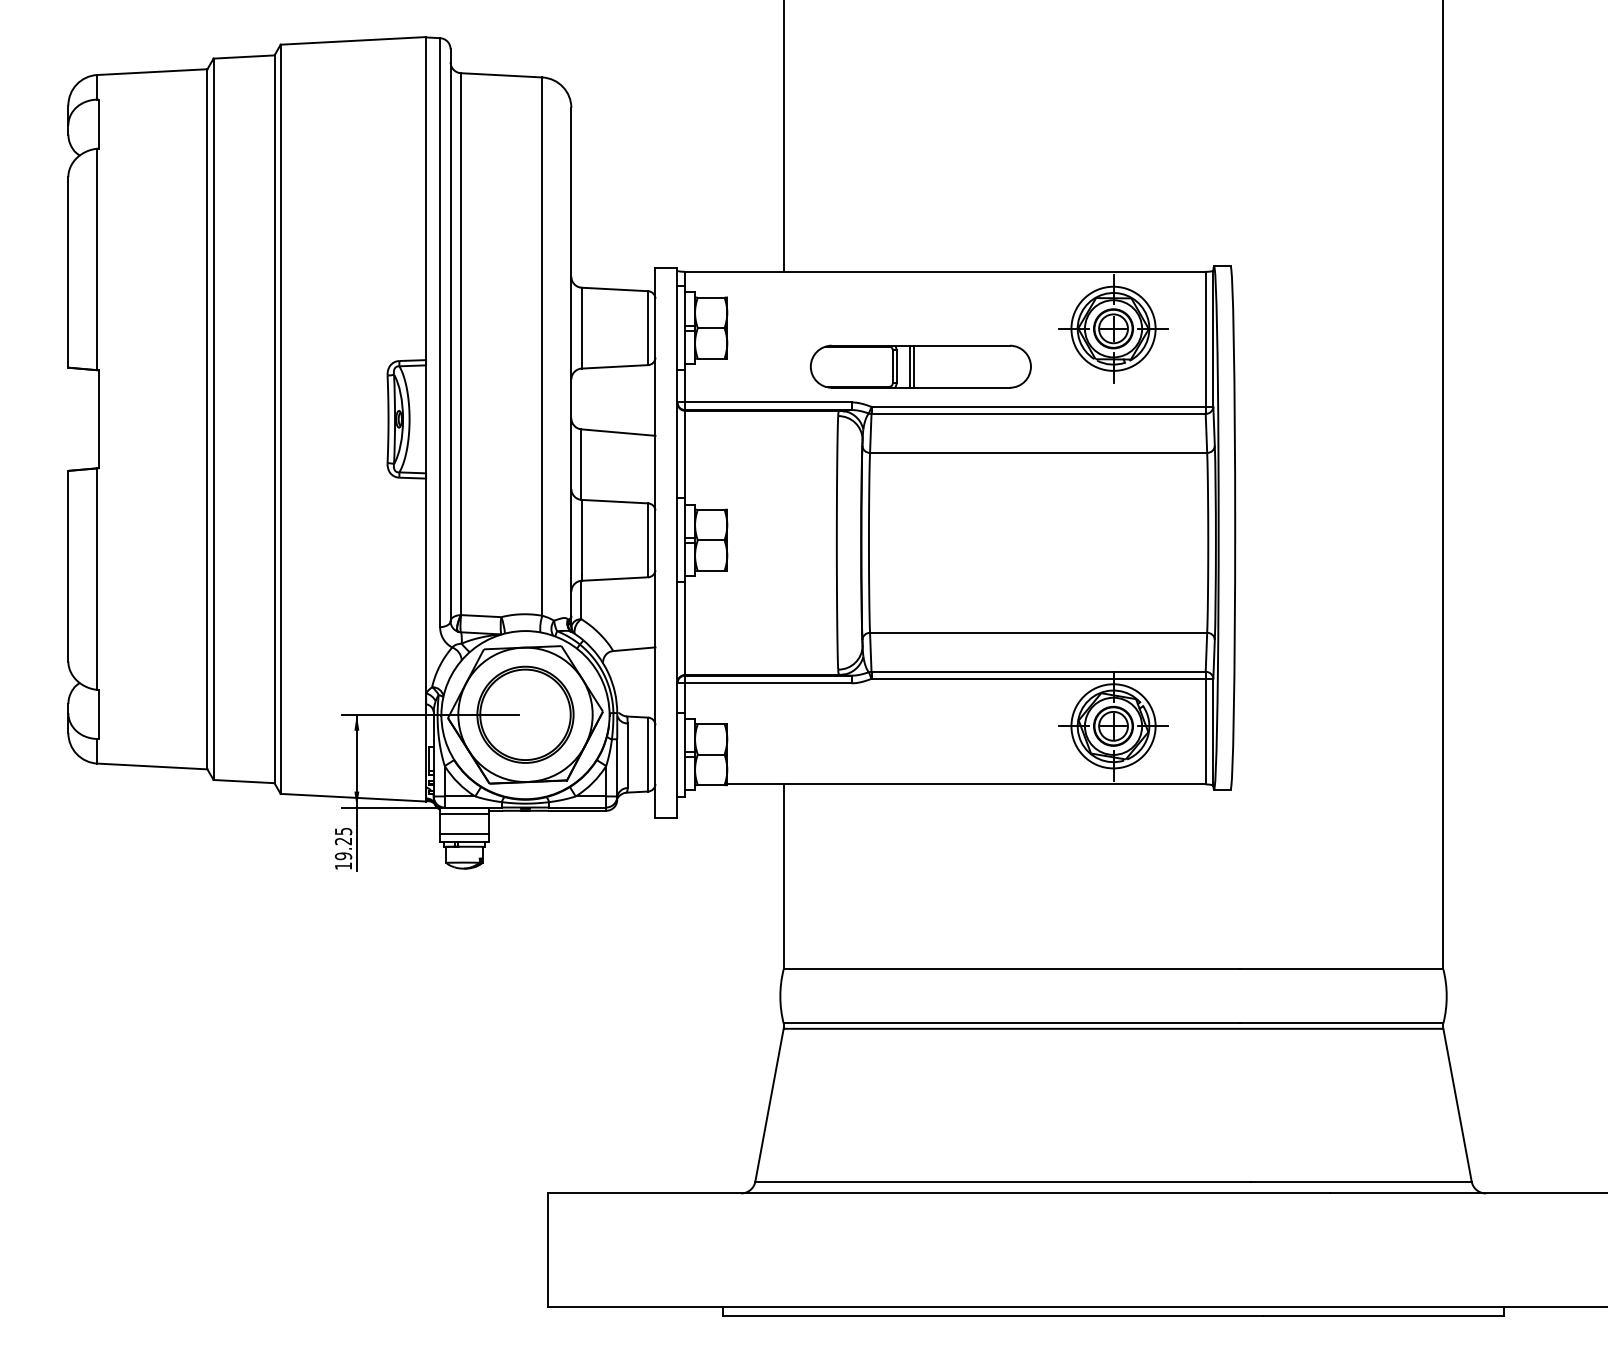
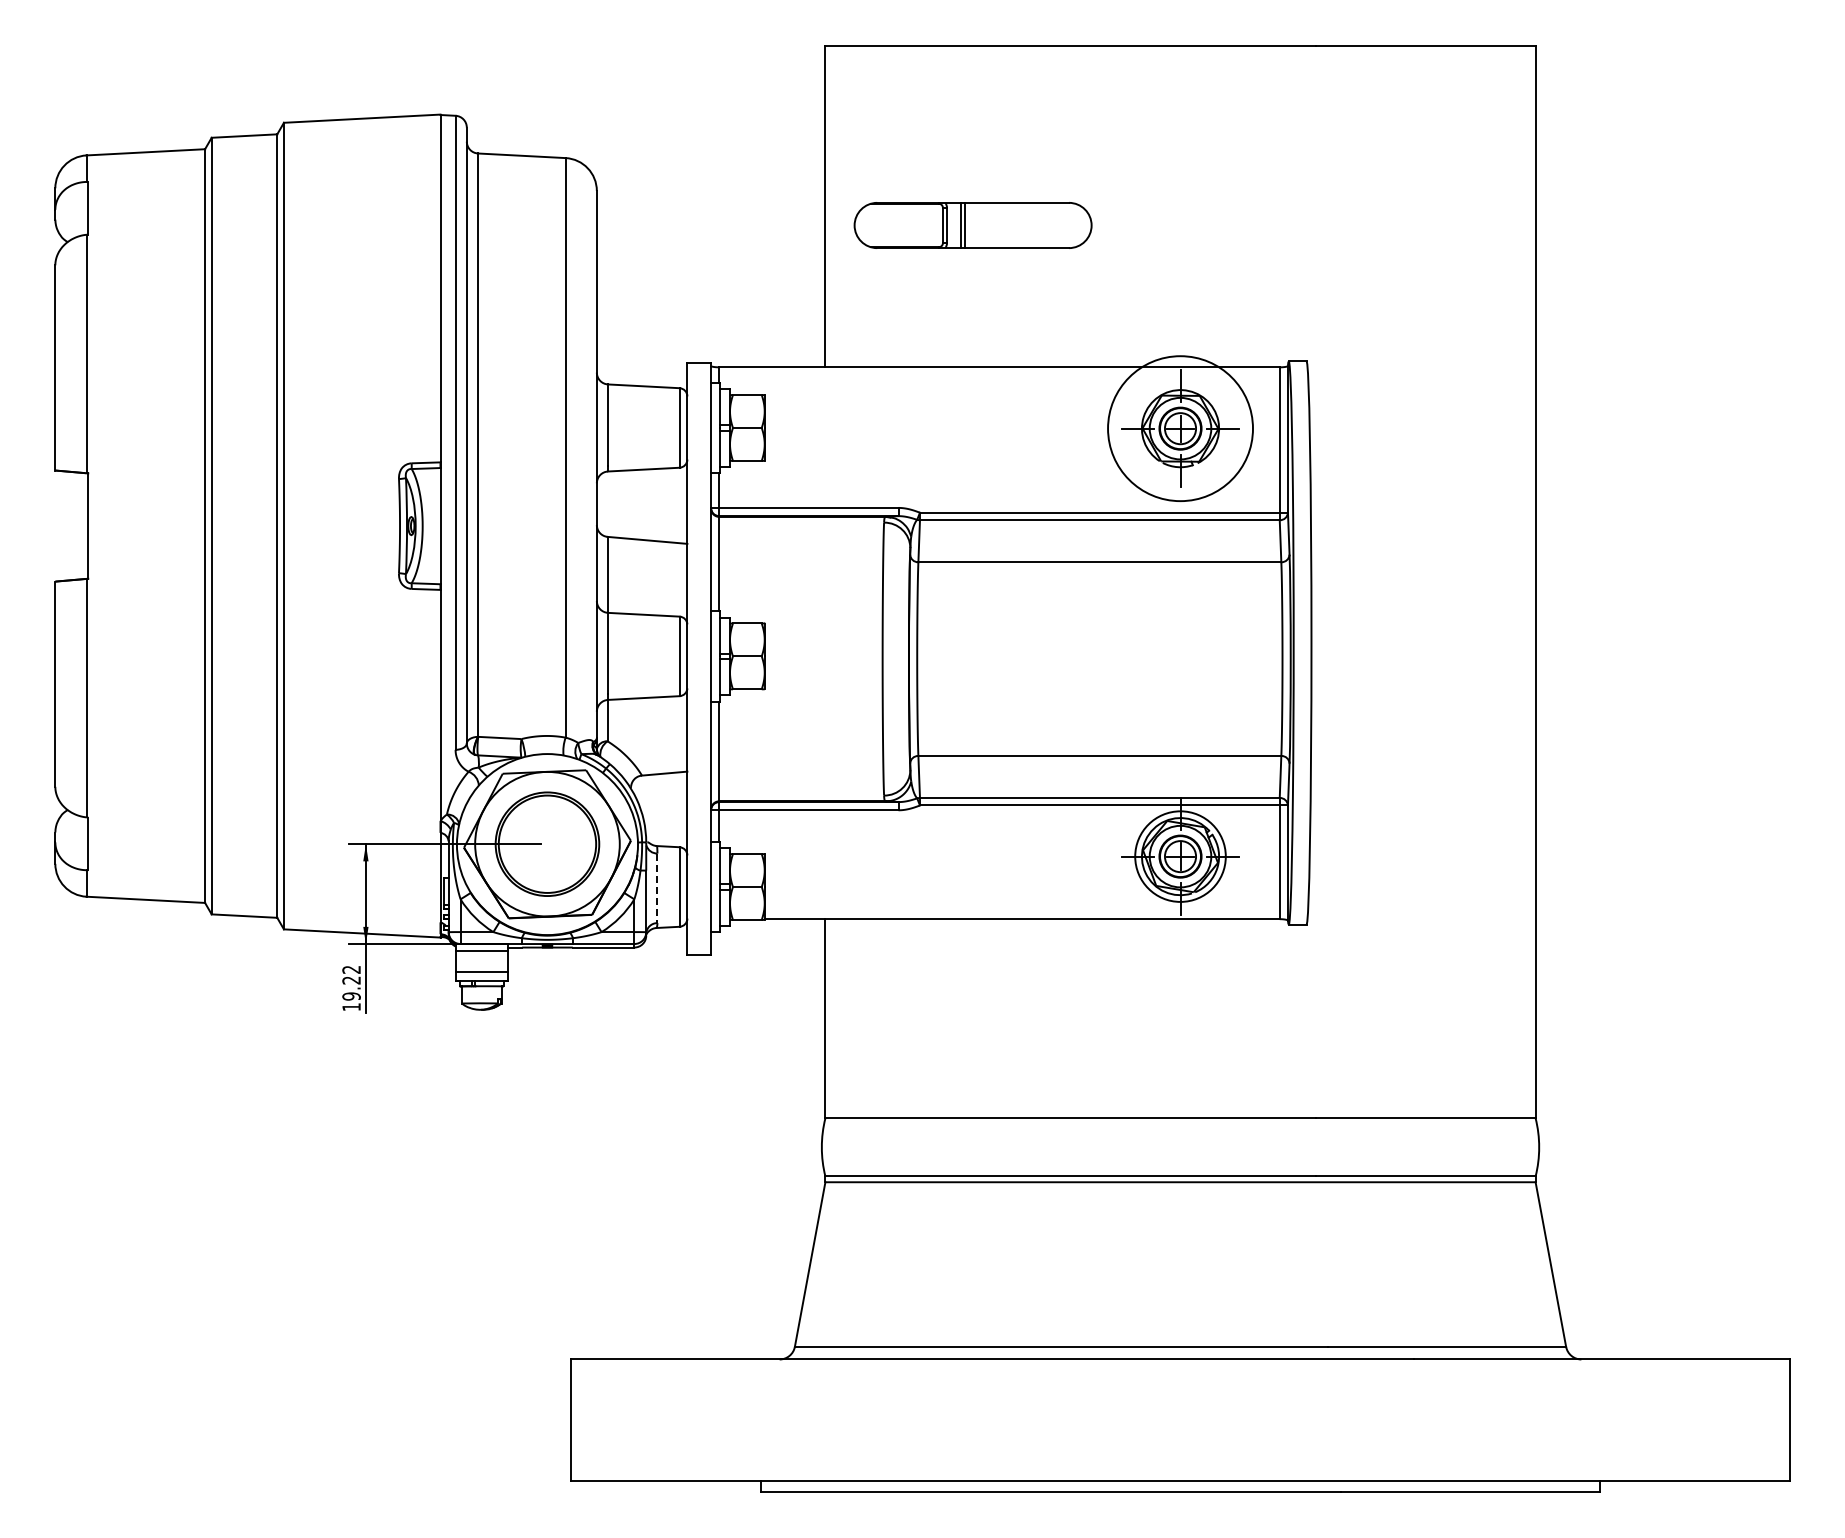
circle: (1113, 328) -> (1180, 428), size x1.6
part: (920, 366) -> (972, 225), moved
line: (627, 755) -> (657, 888), solid -> dashed
text: (343, 831) -> (351, 969), 19.25 -> 19.22

